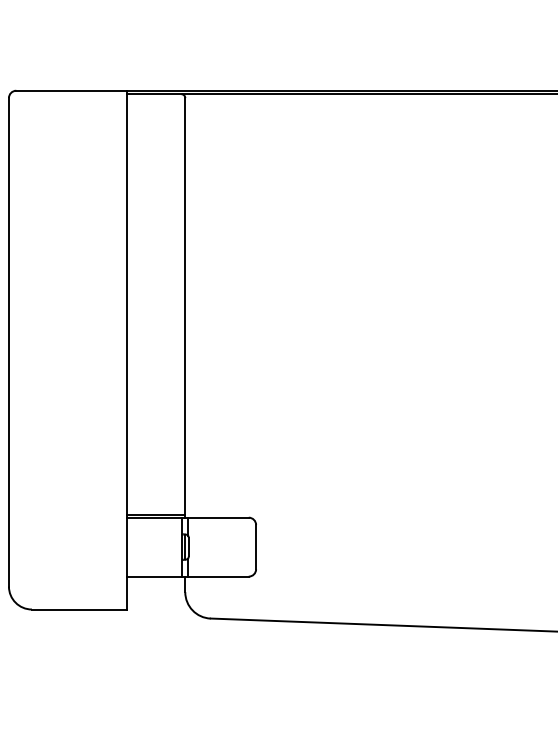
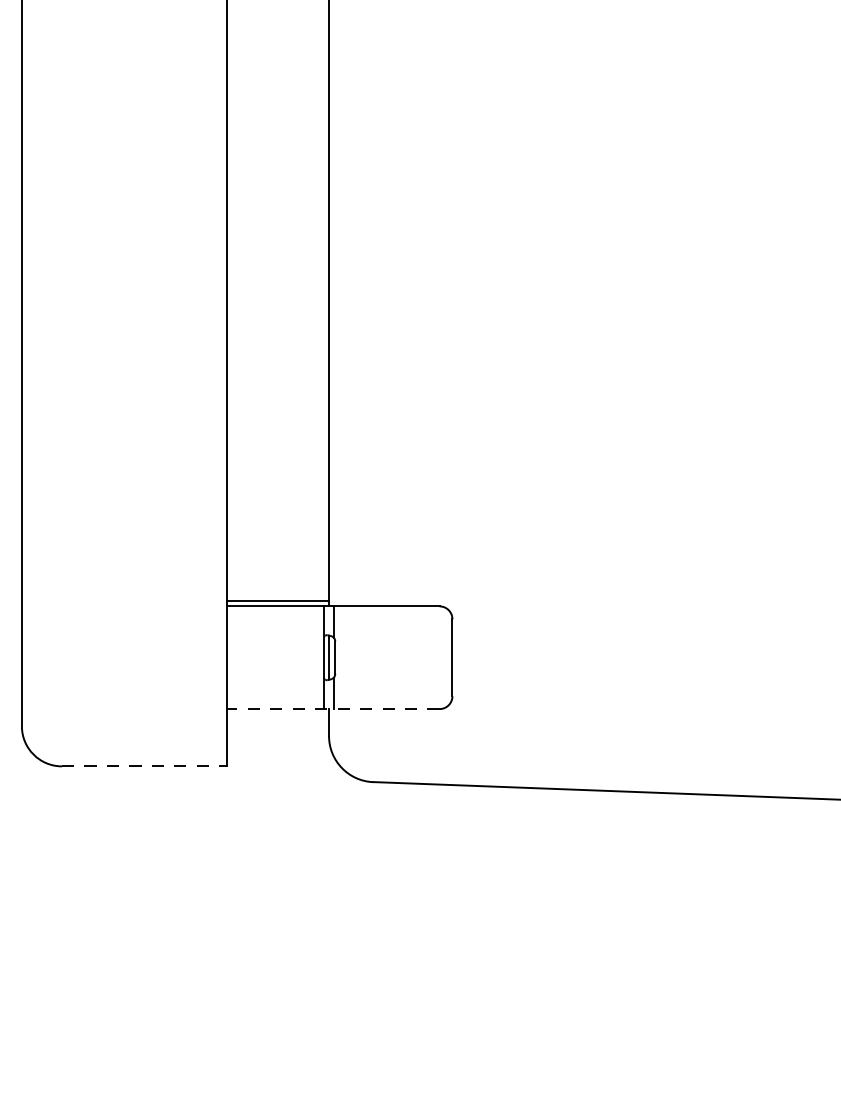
line: (187, 576) -> (332, 708), solid -> dashed
line: (79, 609) -> (144, 766), solid -> dashed

